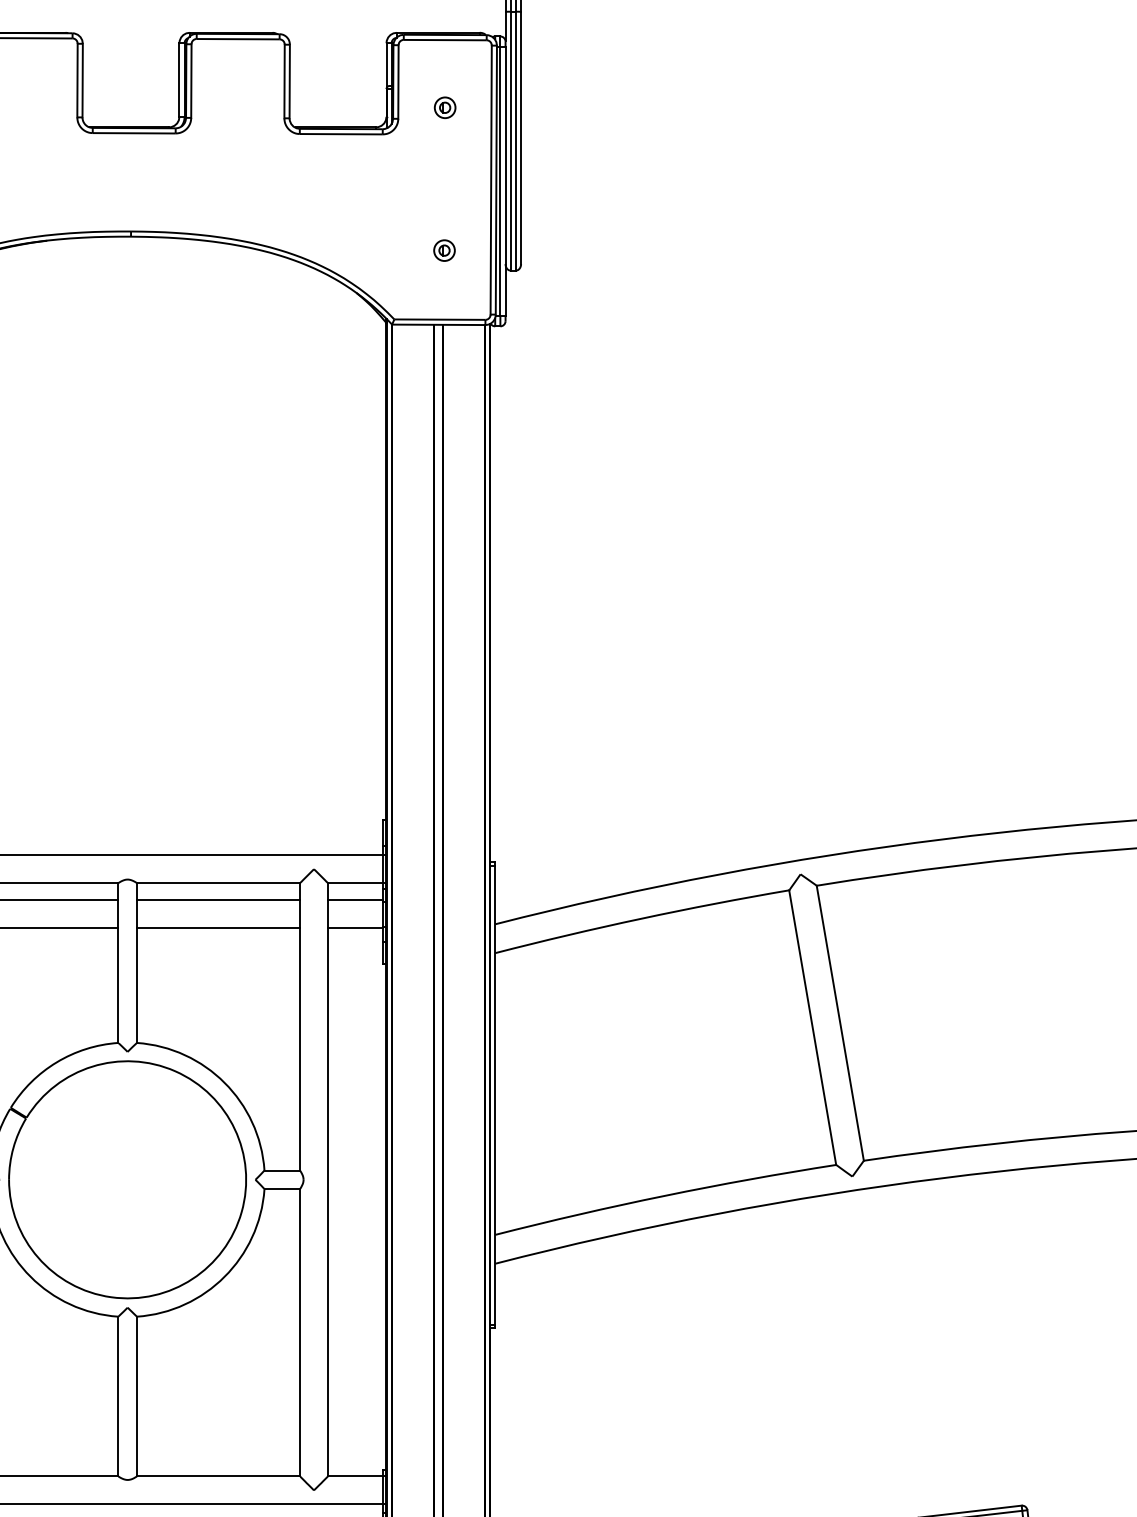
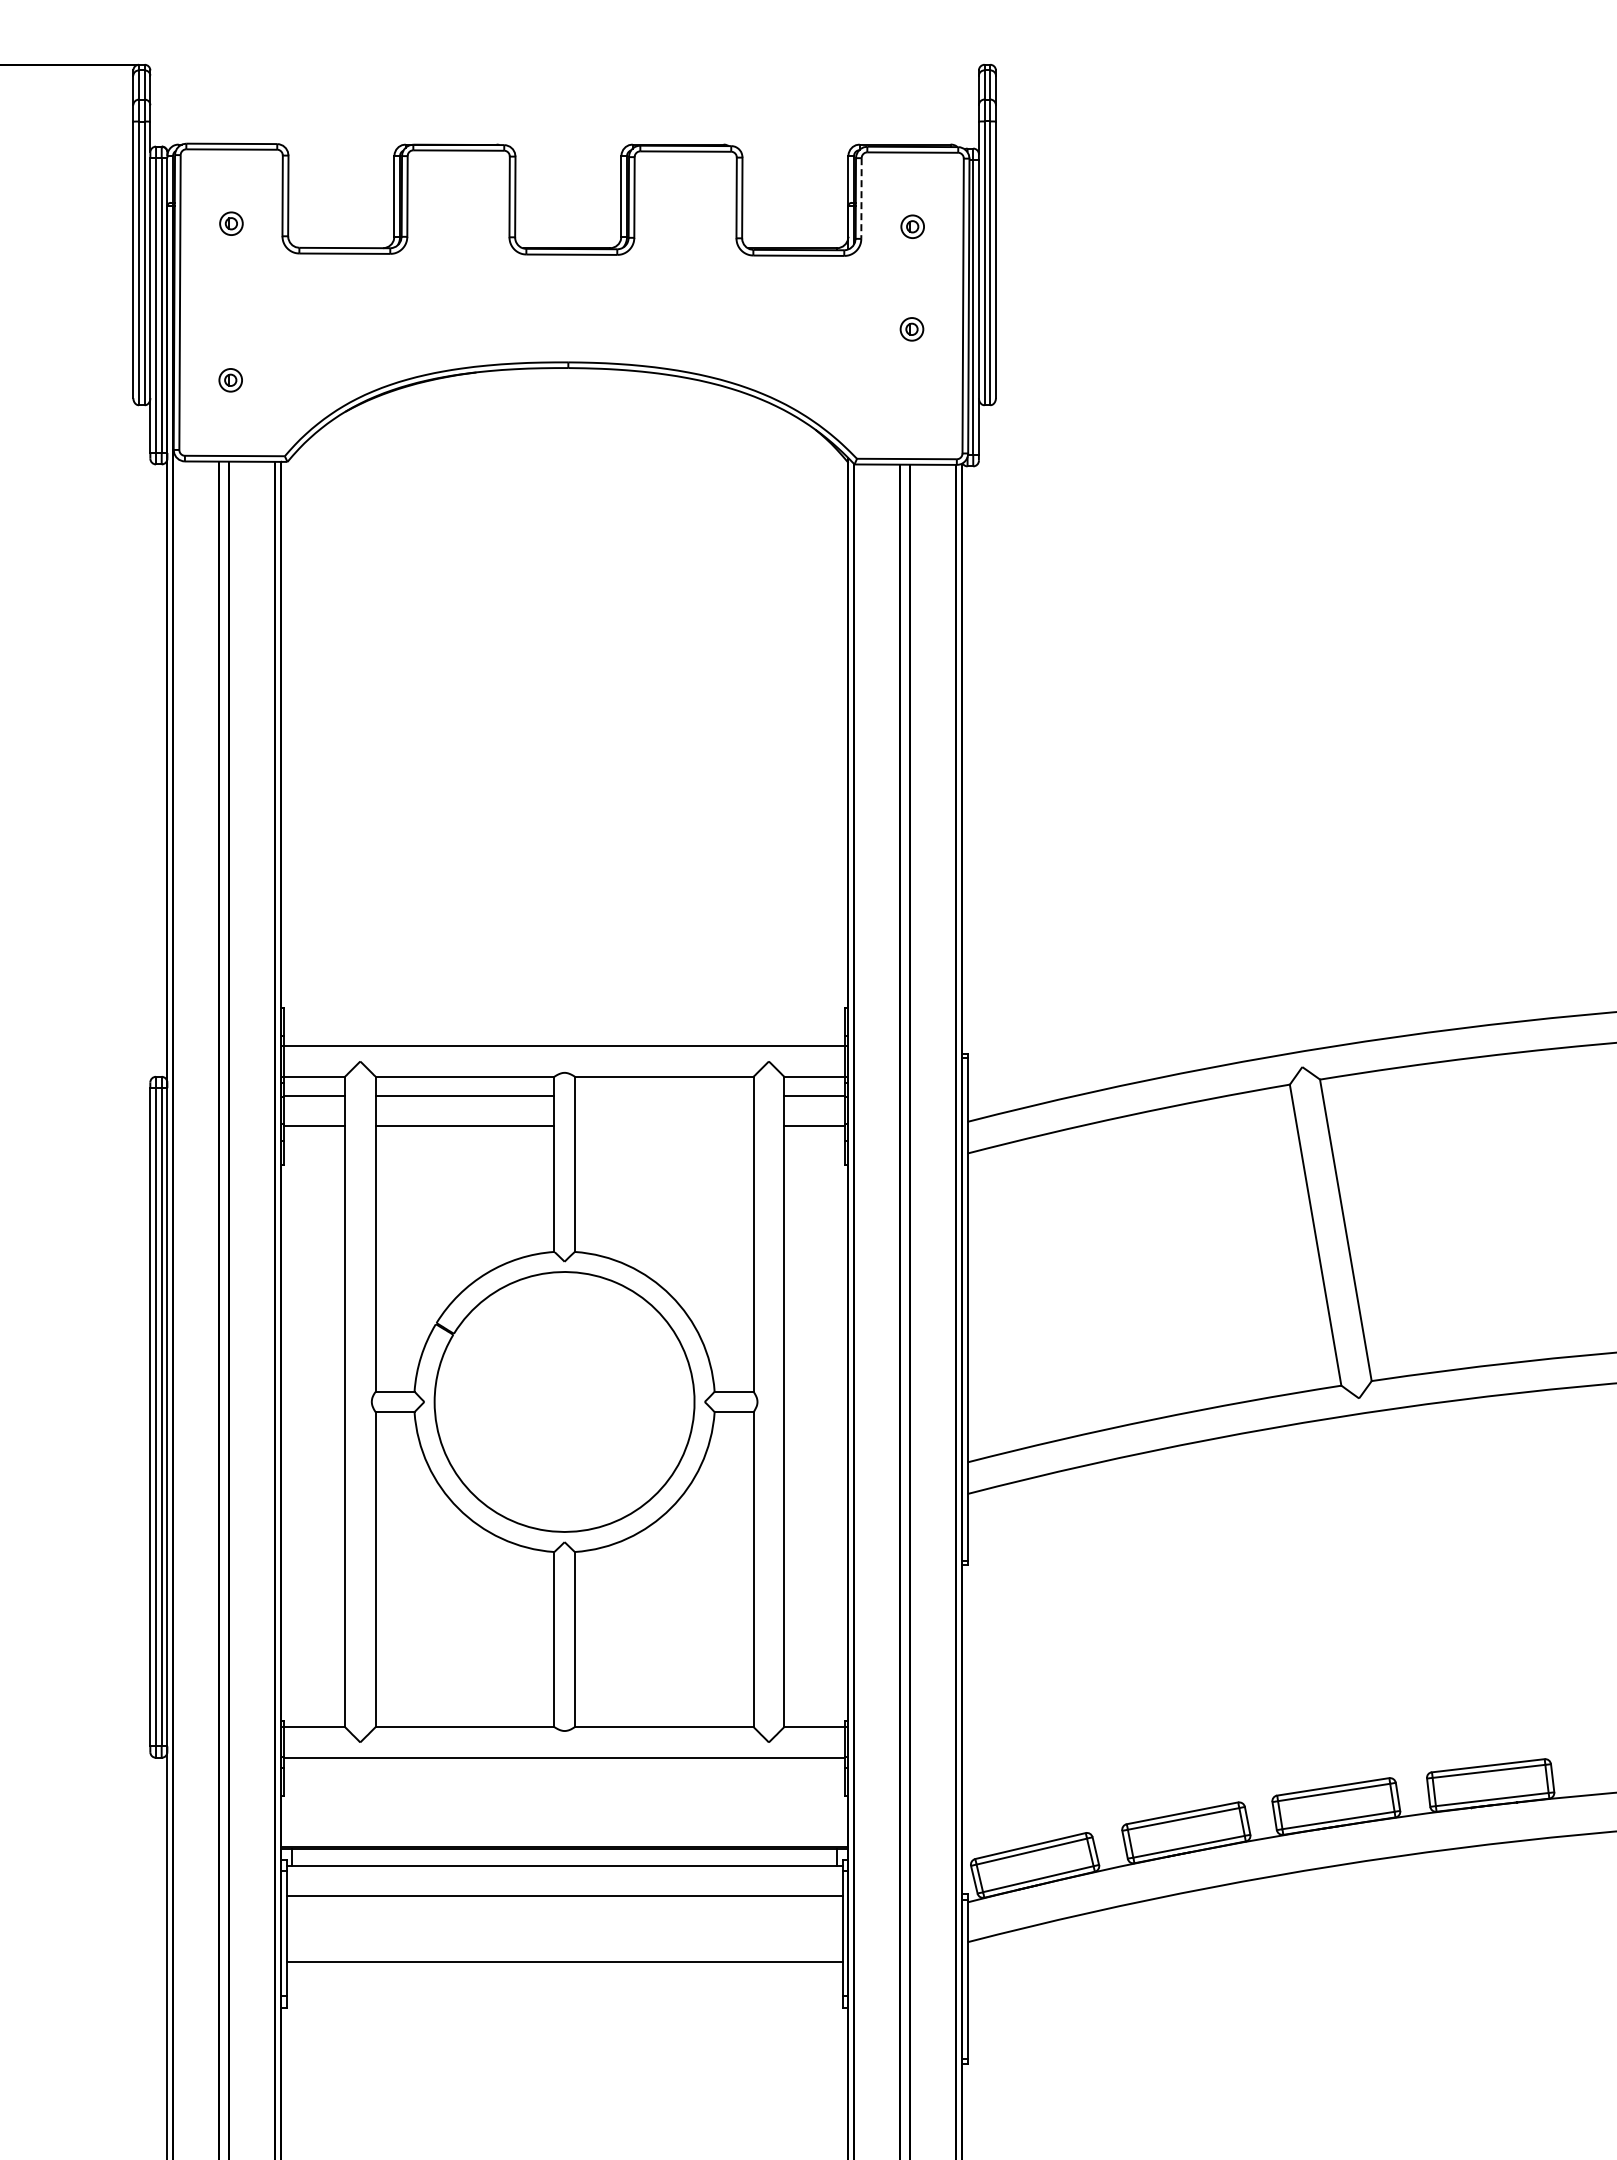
line: (398, 82) -> (861, 199), solid -> dashed
part: (444, 250) -> (911, 329), moved
line: (217, 900) -> (663, 1095), removed
line: (217, 928) -> (663, 1126), removed

